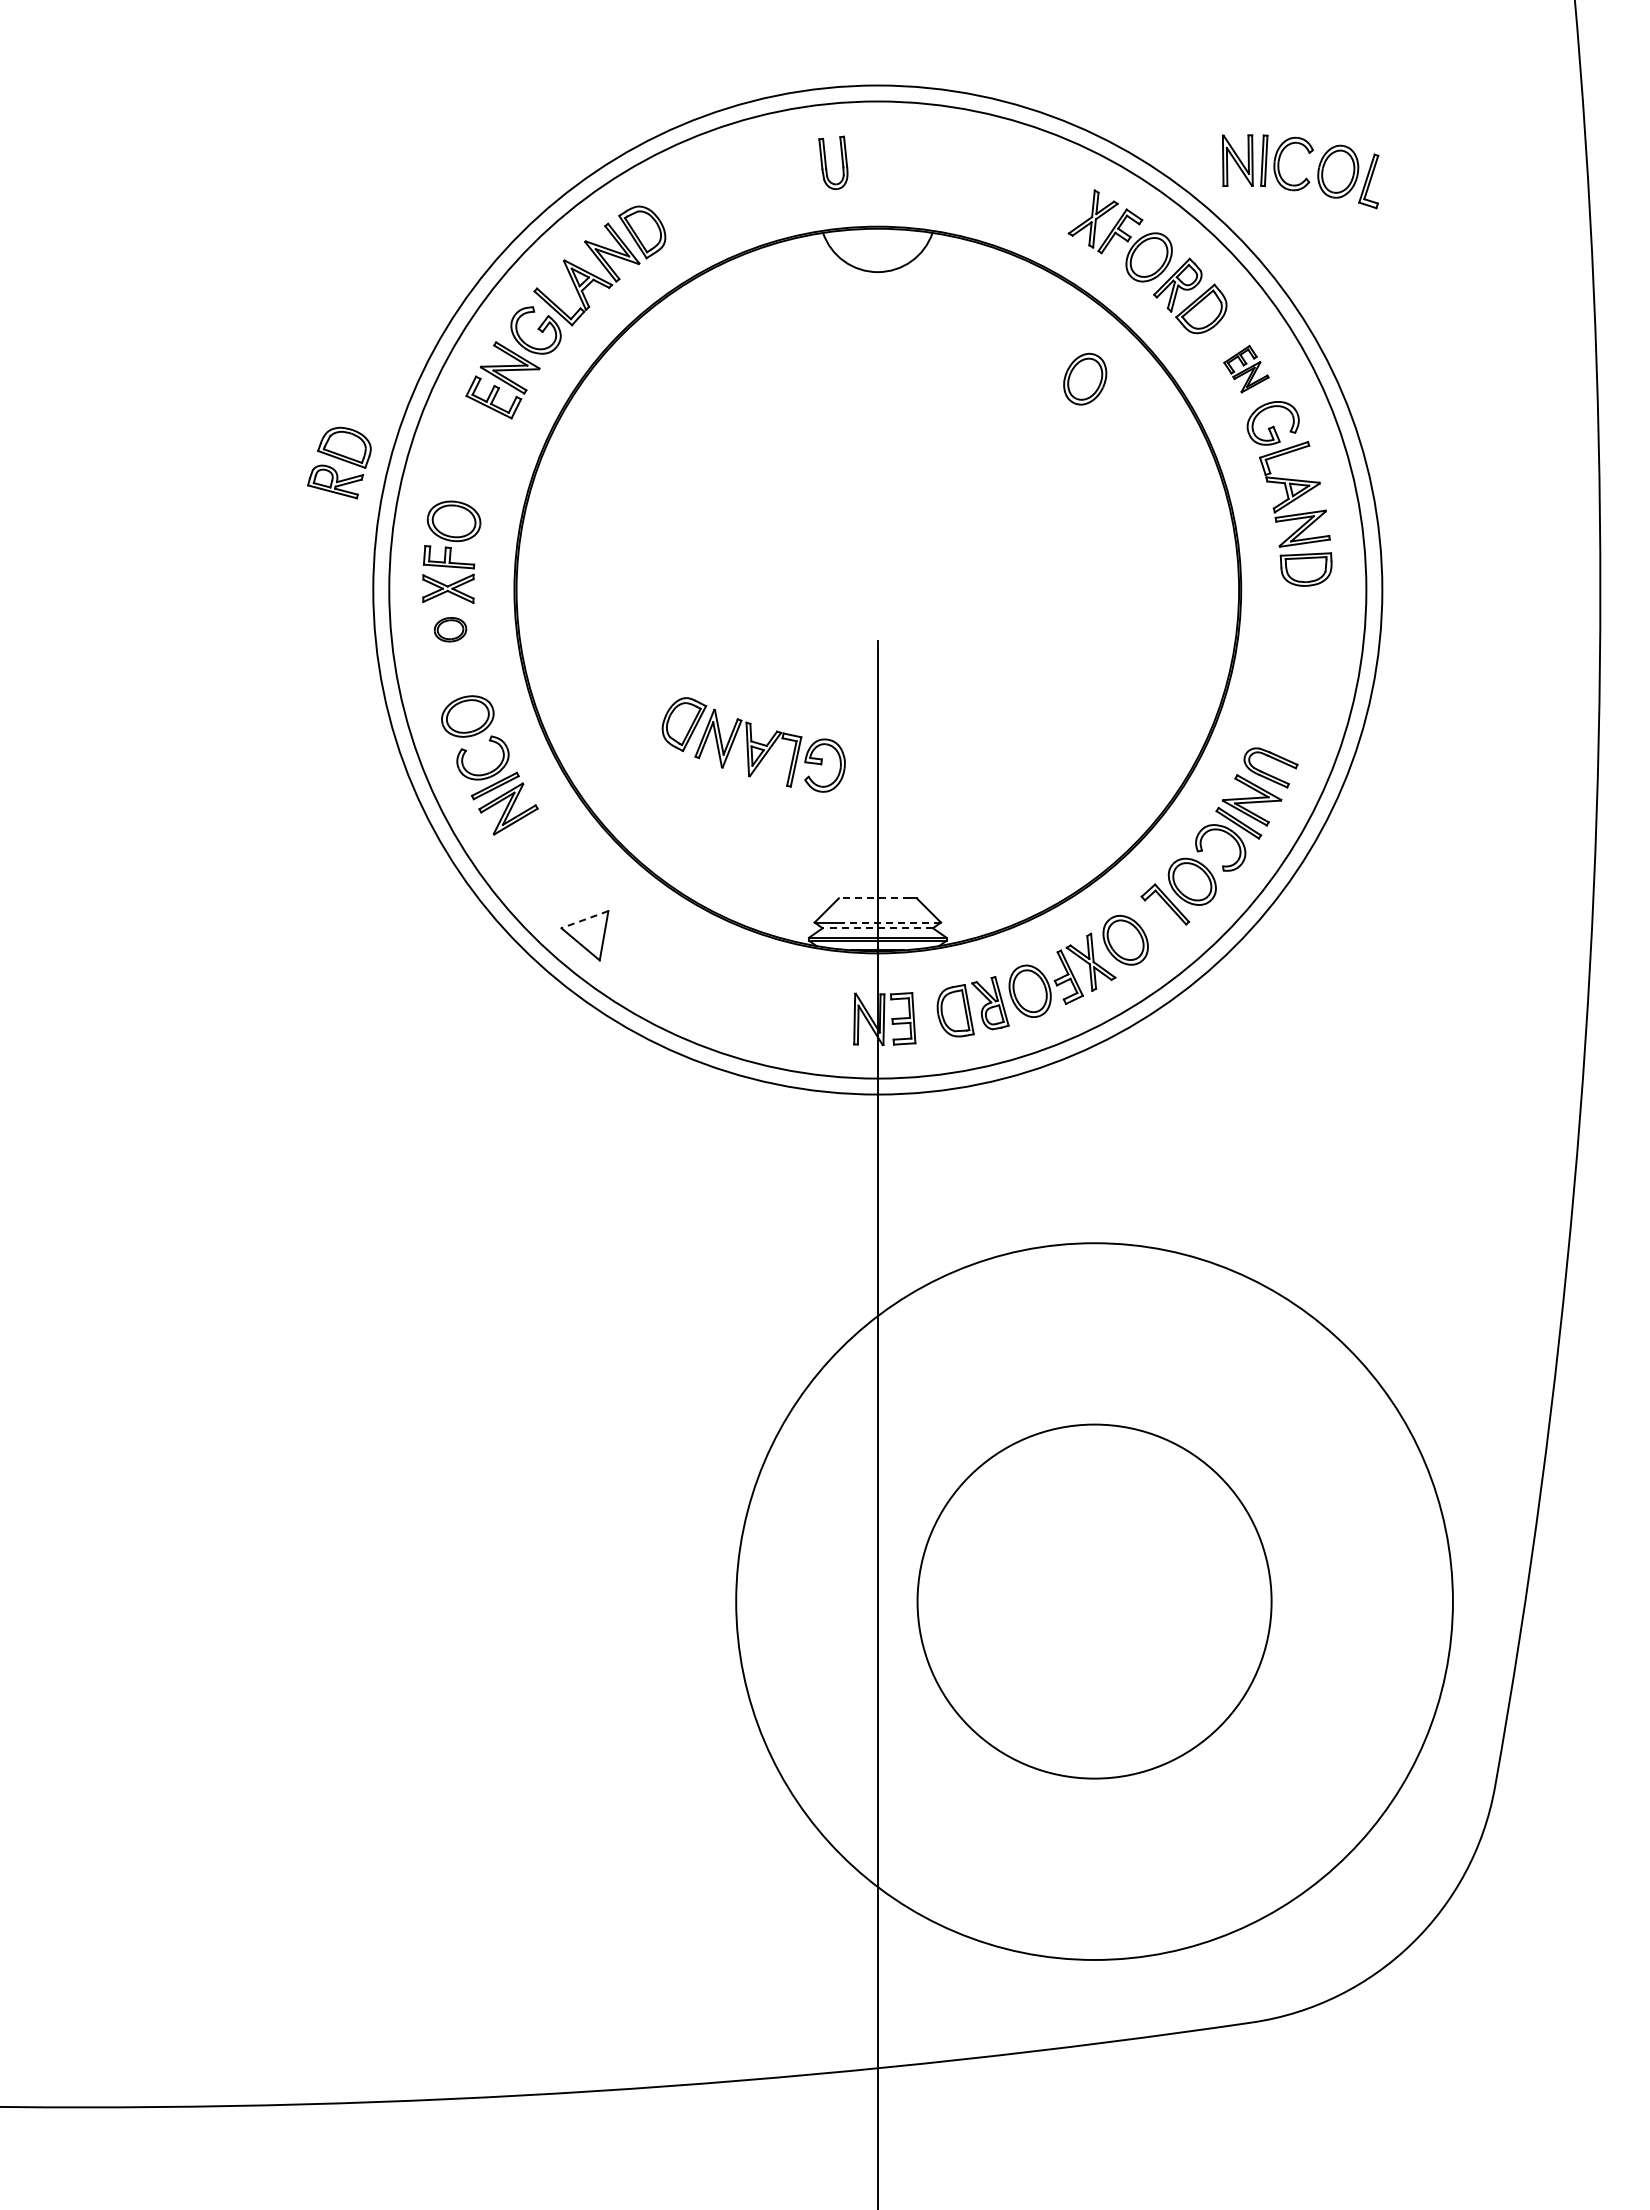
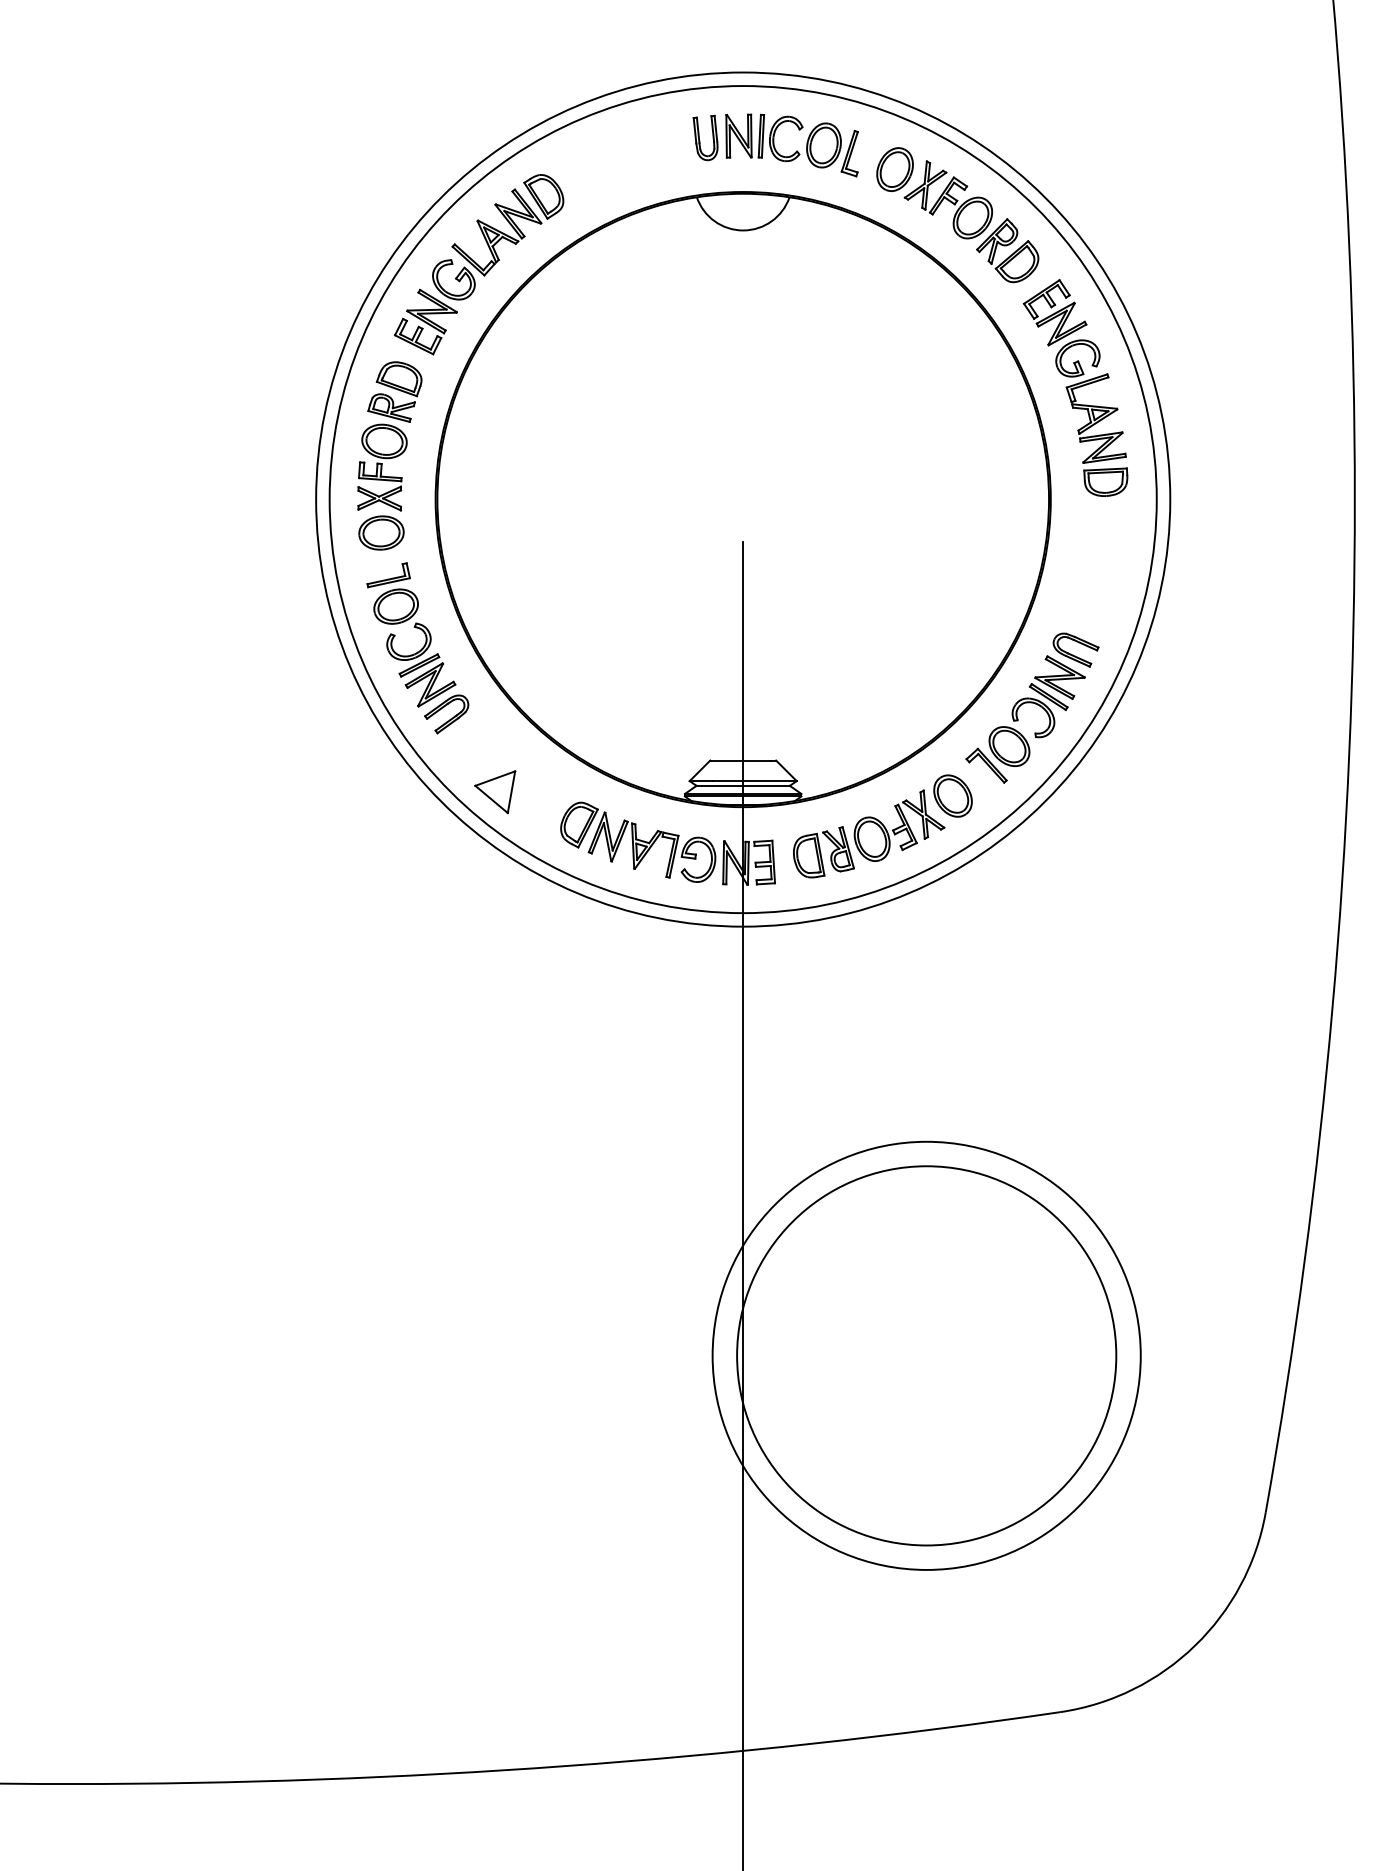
part: (1306, 177) -> (797, 150), moved
part: (1246, 368) -> (1055, 312), size x1.67
part: (1085, 378) -> (895, 168), moved
part: (339, 462) -> (395, 391), moved
part: (450, 629) -> (381, 532), size x1.67
part: (459, 679) -> (389, 575), added
part: (753, 744) -> (637, 841), moved
part: (532, 848) -> (450, 718), added
line: (874, 898) -> (740, 760), dashed -> solid
line: (584, 919) -> (494, 778), dashed -> solid
line: (891, 922) -> (754, 781), dashed -> solid
line: (877, 928) -> (742, 786), dashed -> solid
circle: (1094, 1601) -> (926, 1355), size x0.62
circle: (1094, 1601) -> (926, 1355), size x1.43

